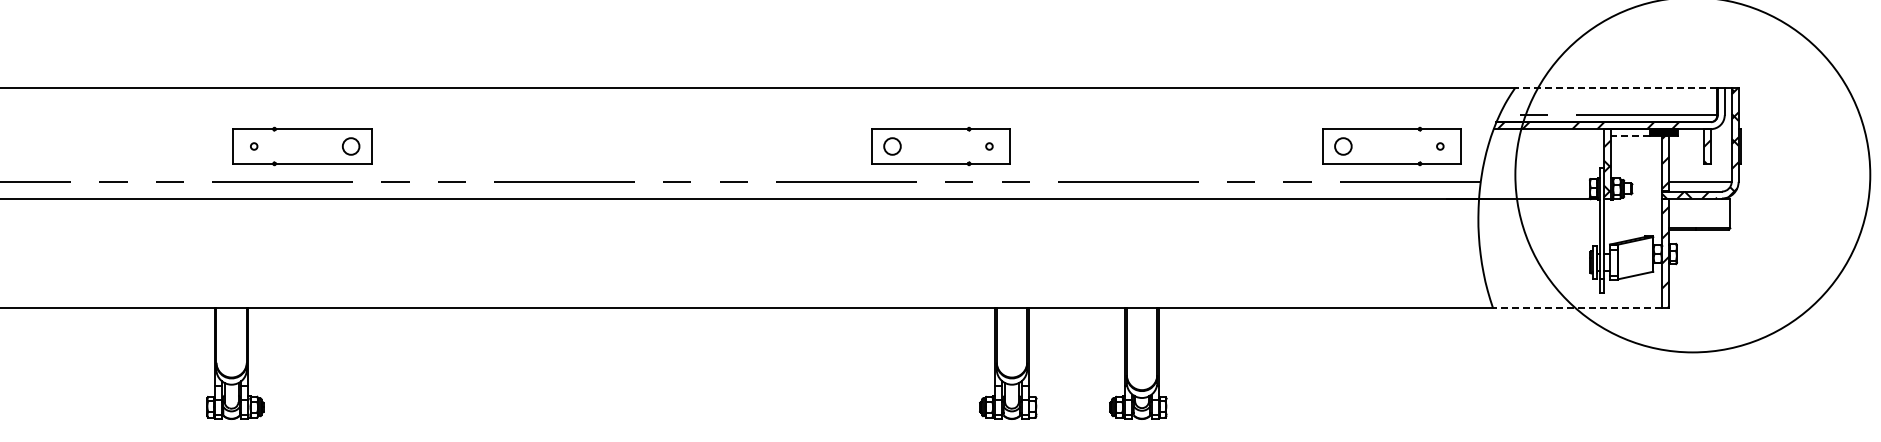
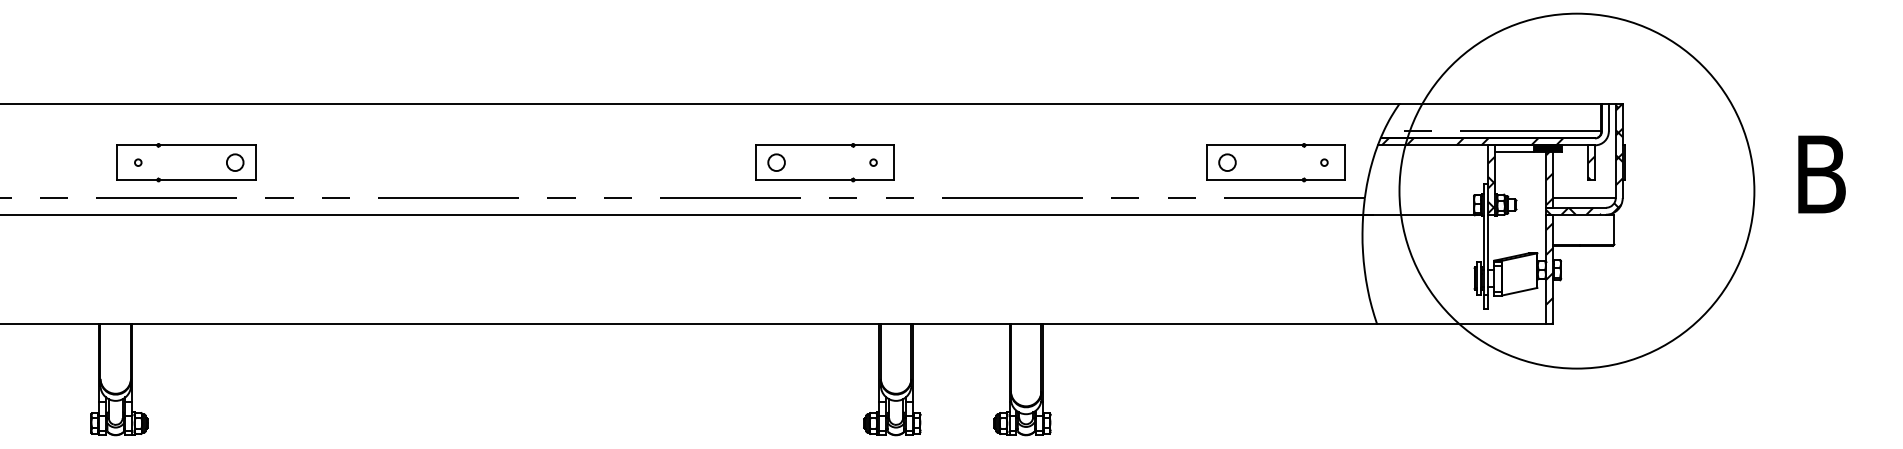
line: (1616, 87) -> (1500, 103), dashed -> solid
line: (1630, 136) -> (1514, 152), dashed -> solid
line: (1577, 308) -> (1461, 324), dashed -> solid

